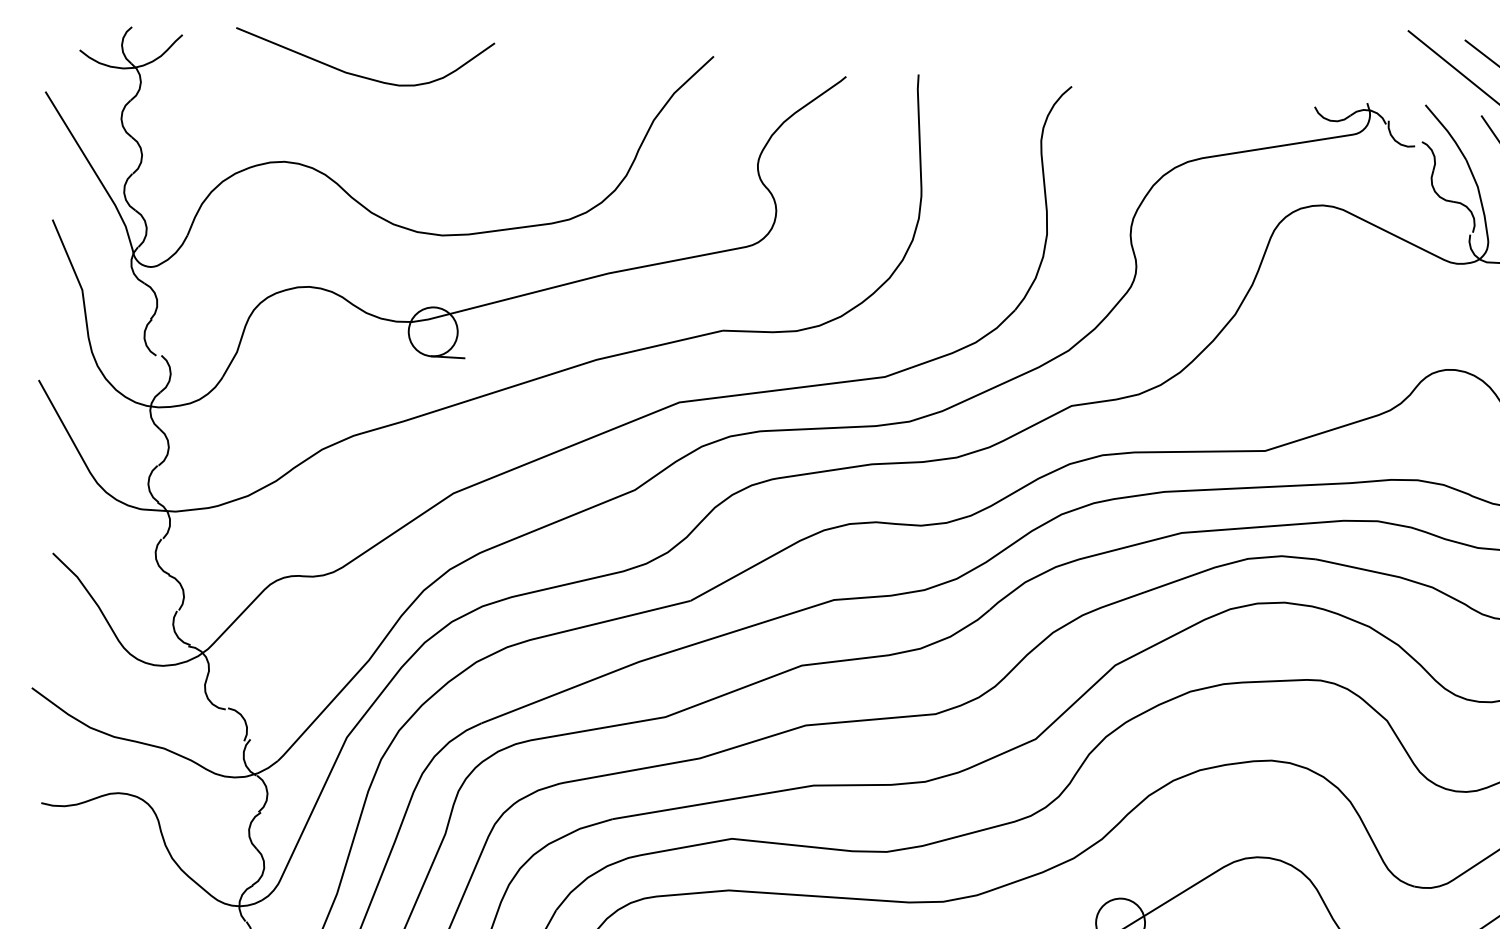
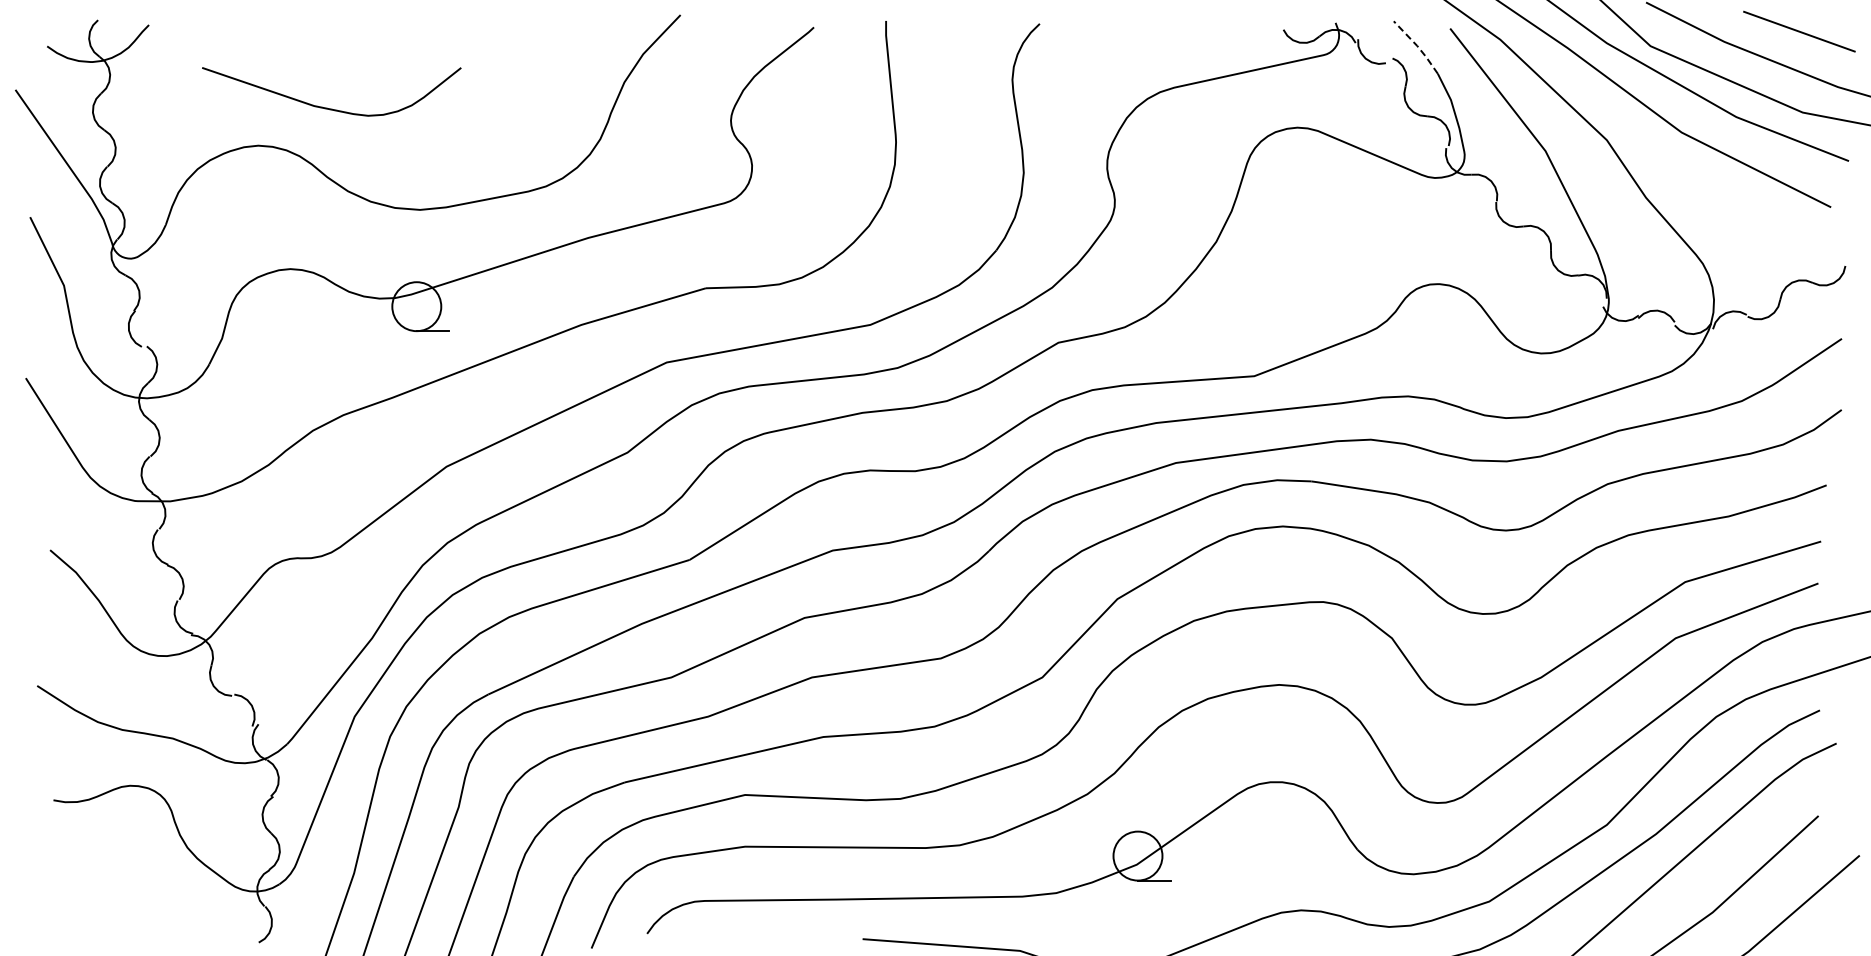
curve: (359, 74) -> (327, 107), moved
line: (1447, 130) -> (1417, 45), solid -> dashed

